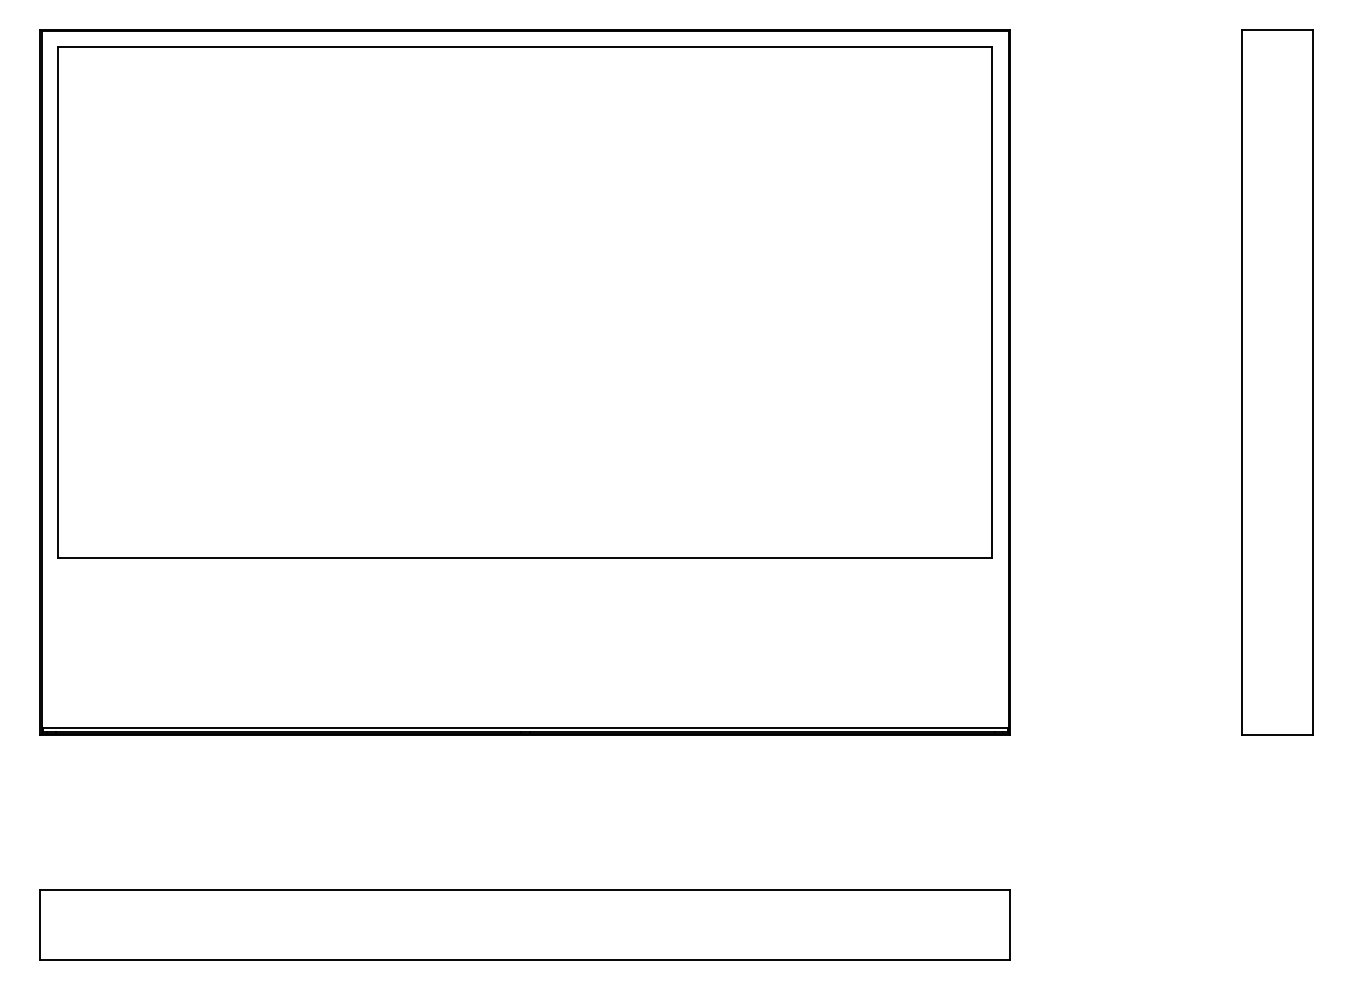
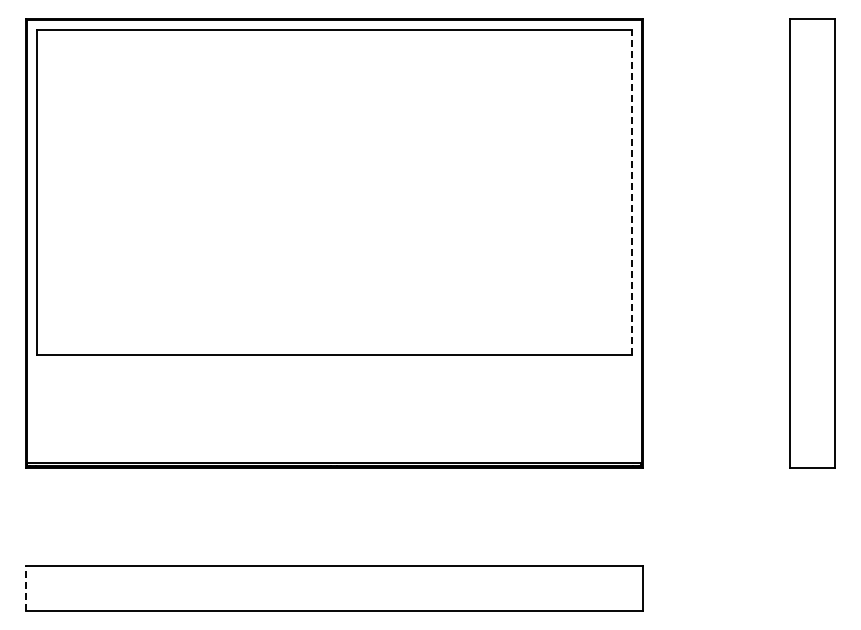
line: (992, 302) -> (631, 192), solid -> dashed
line: (40, 924) -> (25, 588), solid -> dashed

